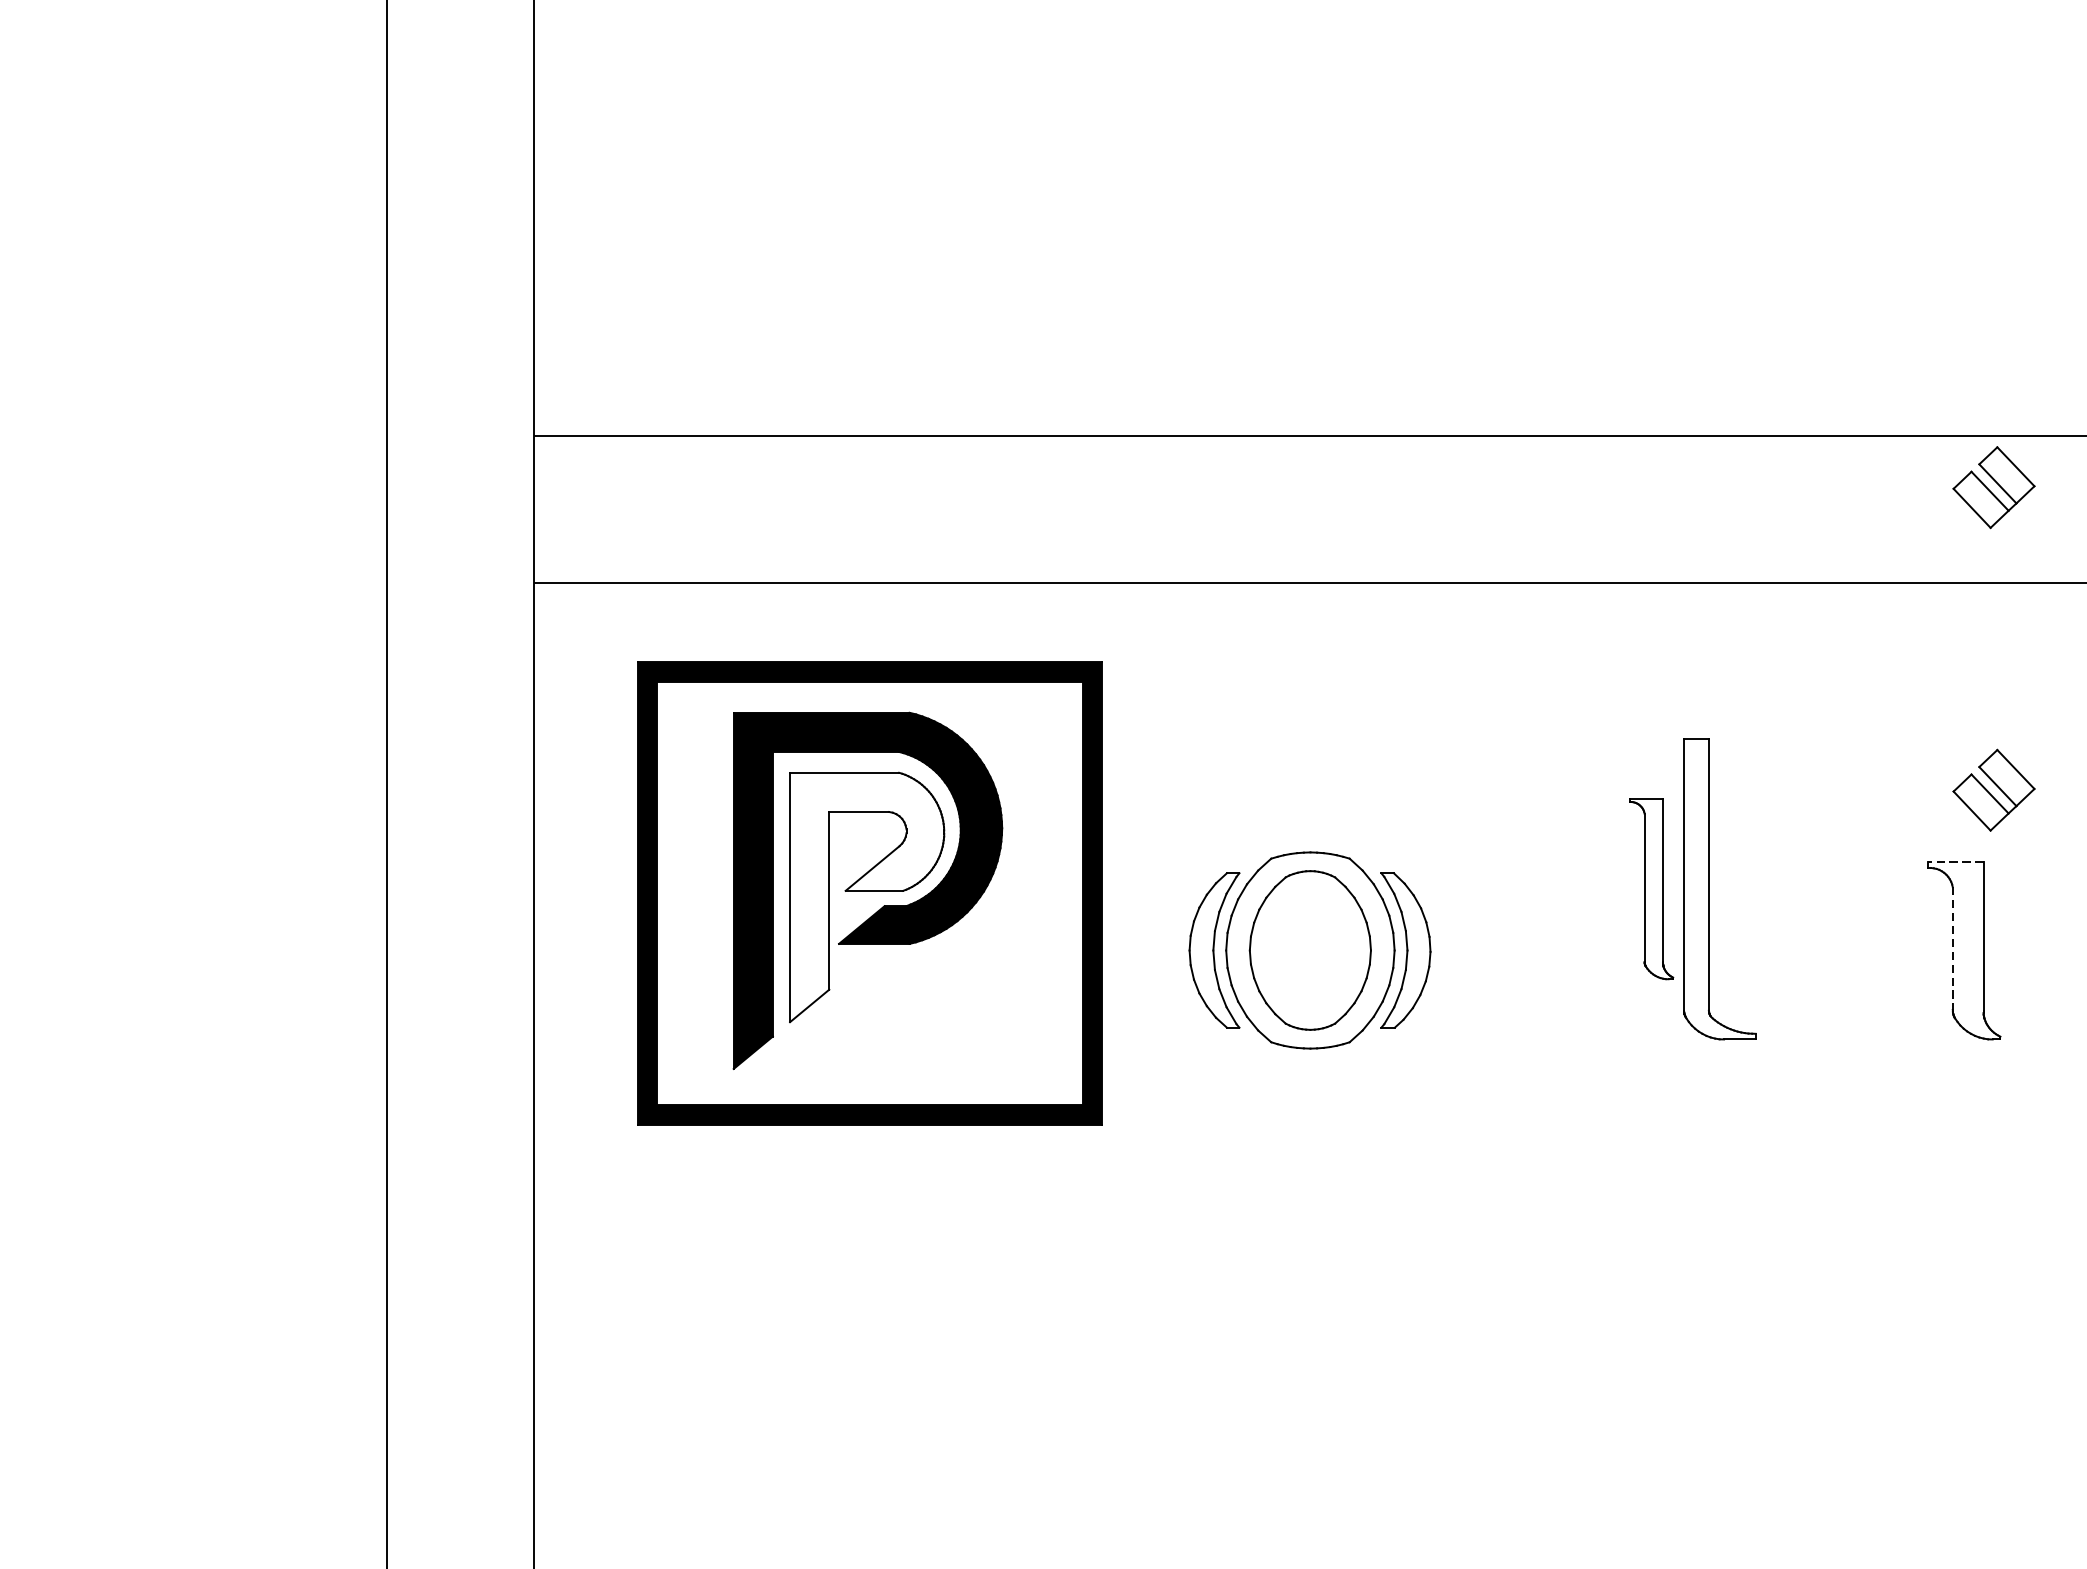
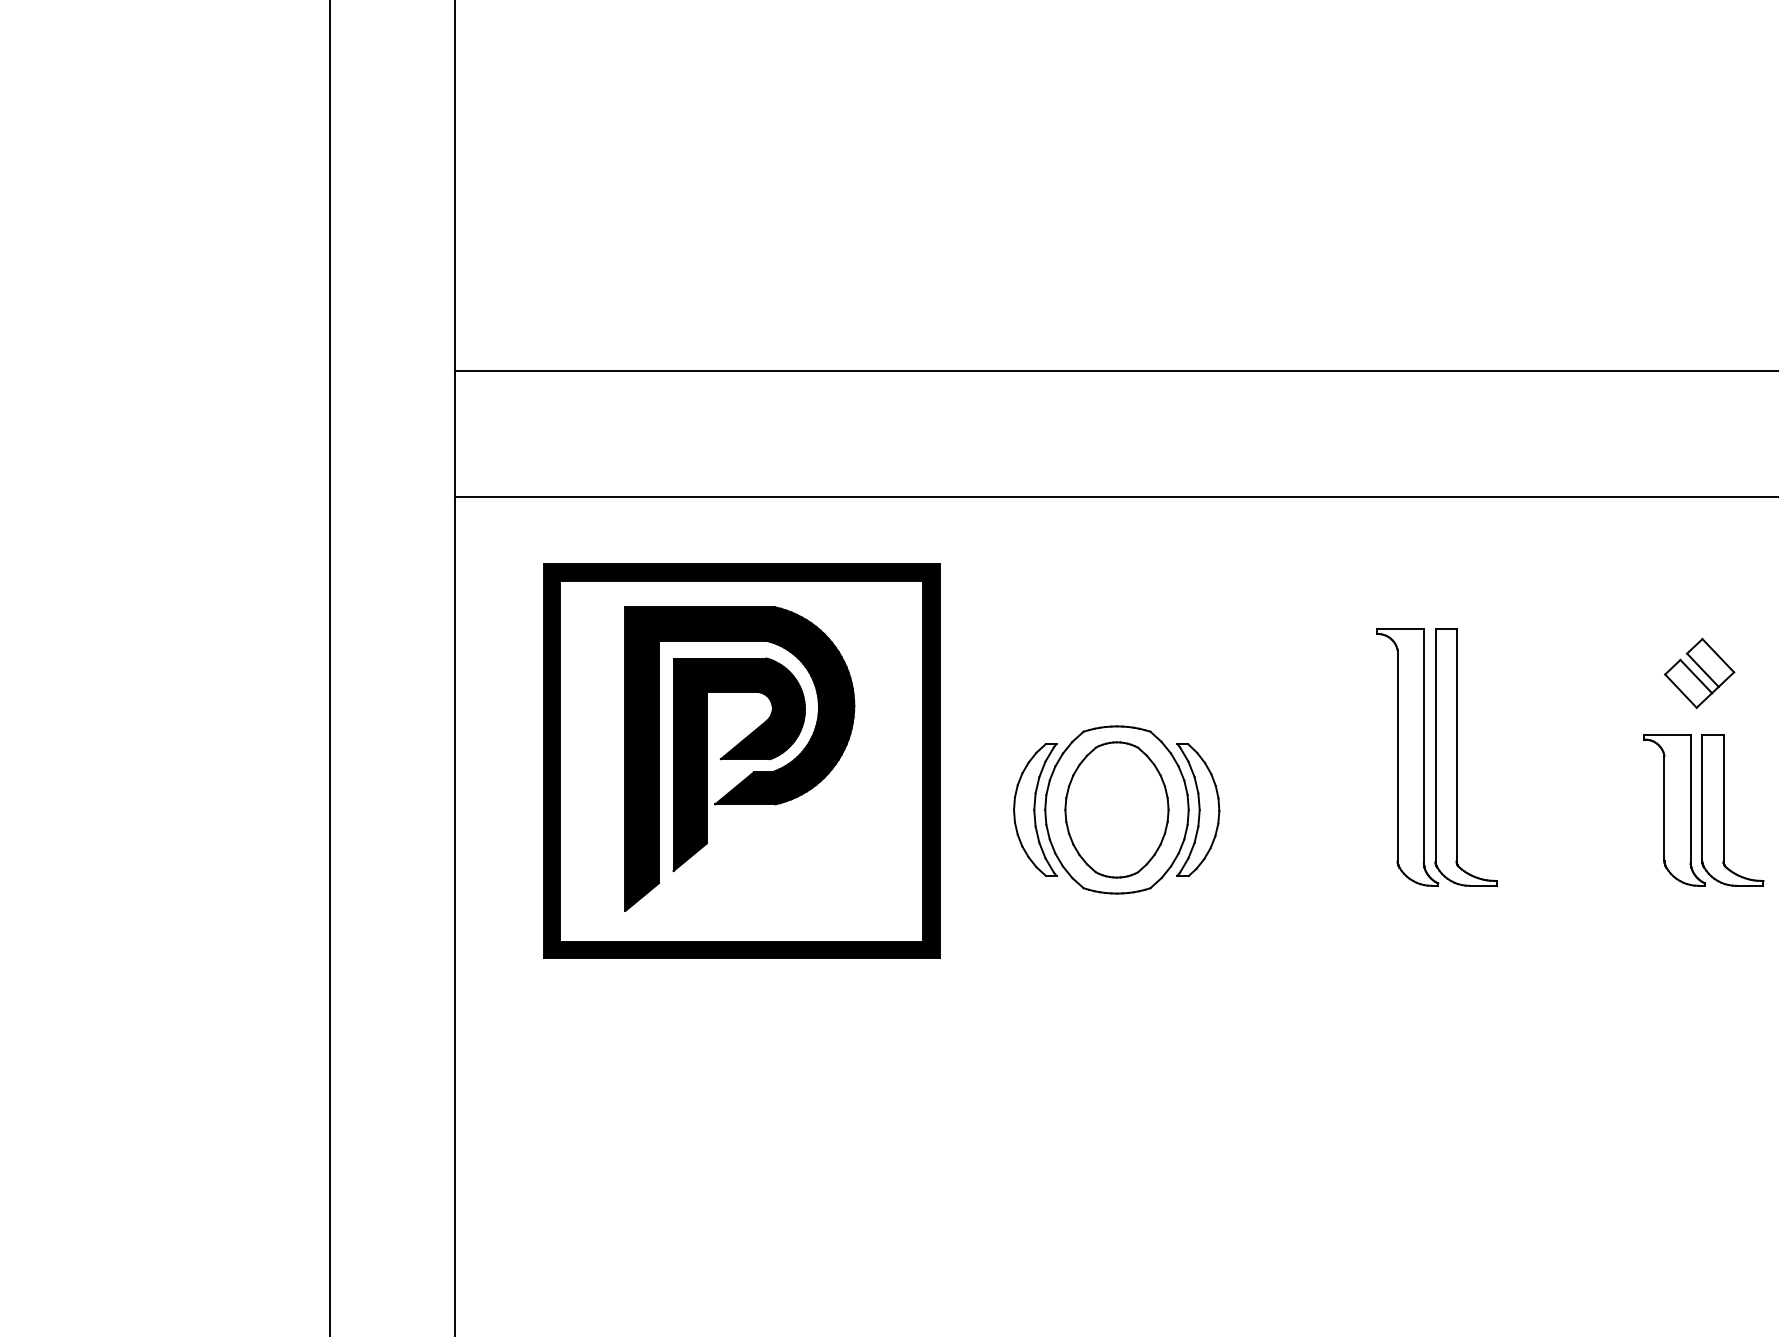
part: (1993, 487) -> (1699, 415), removed
line: (1956, 861) -> (1667, 734), dashed -> solid
part: (1651, 888) -> (1407, 757), size x1.67
fill: (866, 897) -> (738, 764), added
line: (1952, 948) -> (1664, 808), dashed -> solid
part: (2023, 951) -> (1724, 810), added

